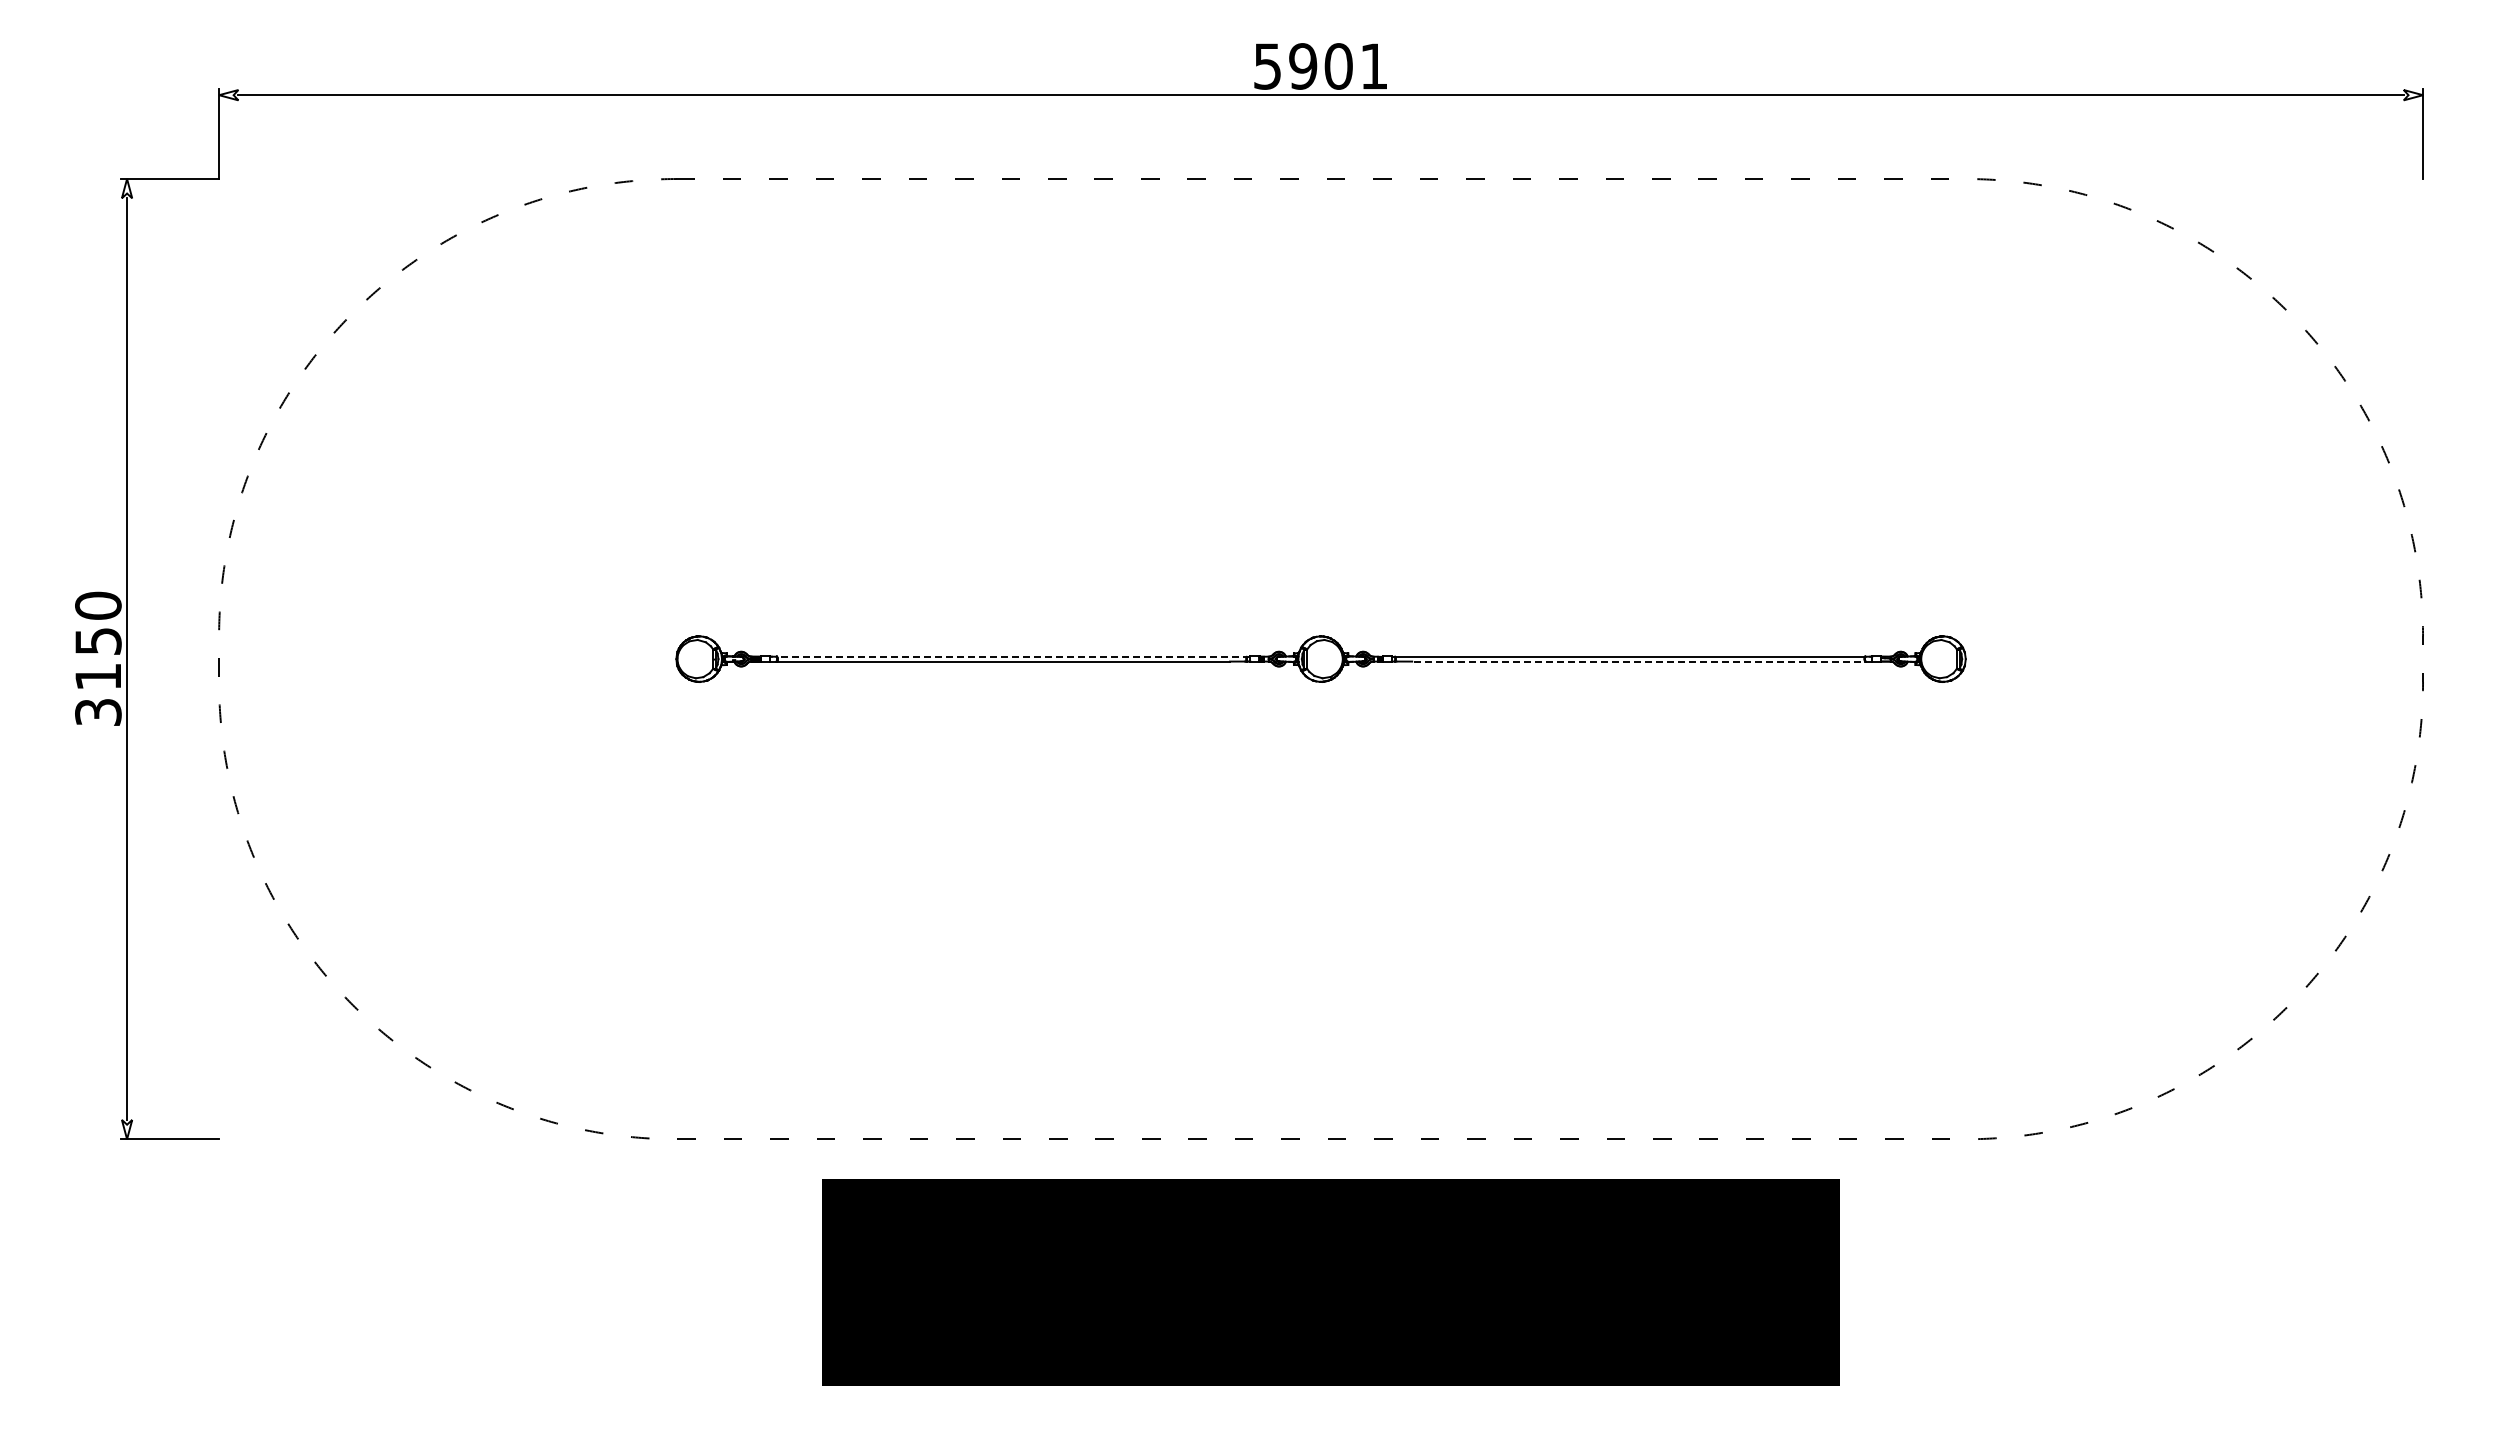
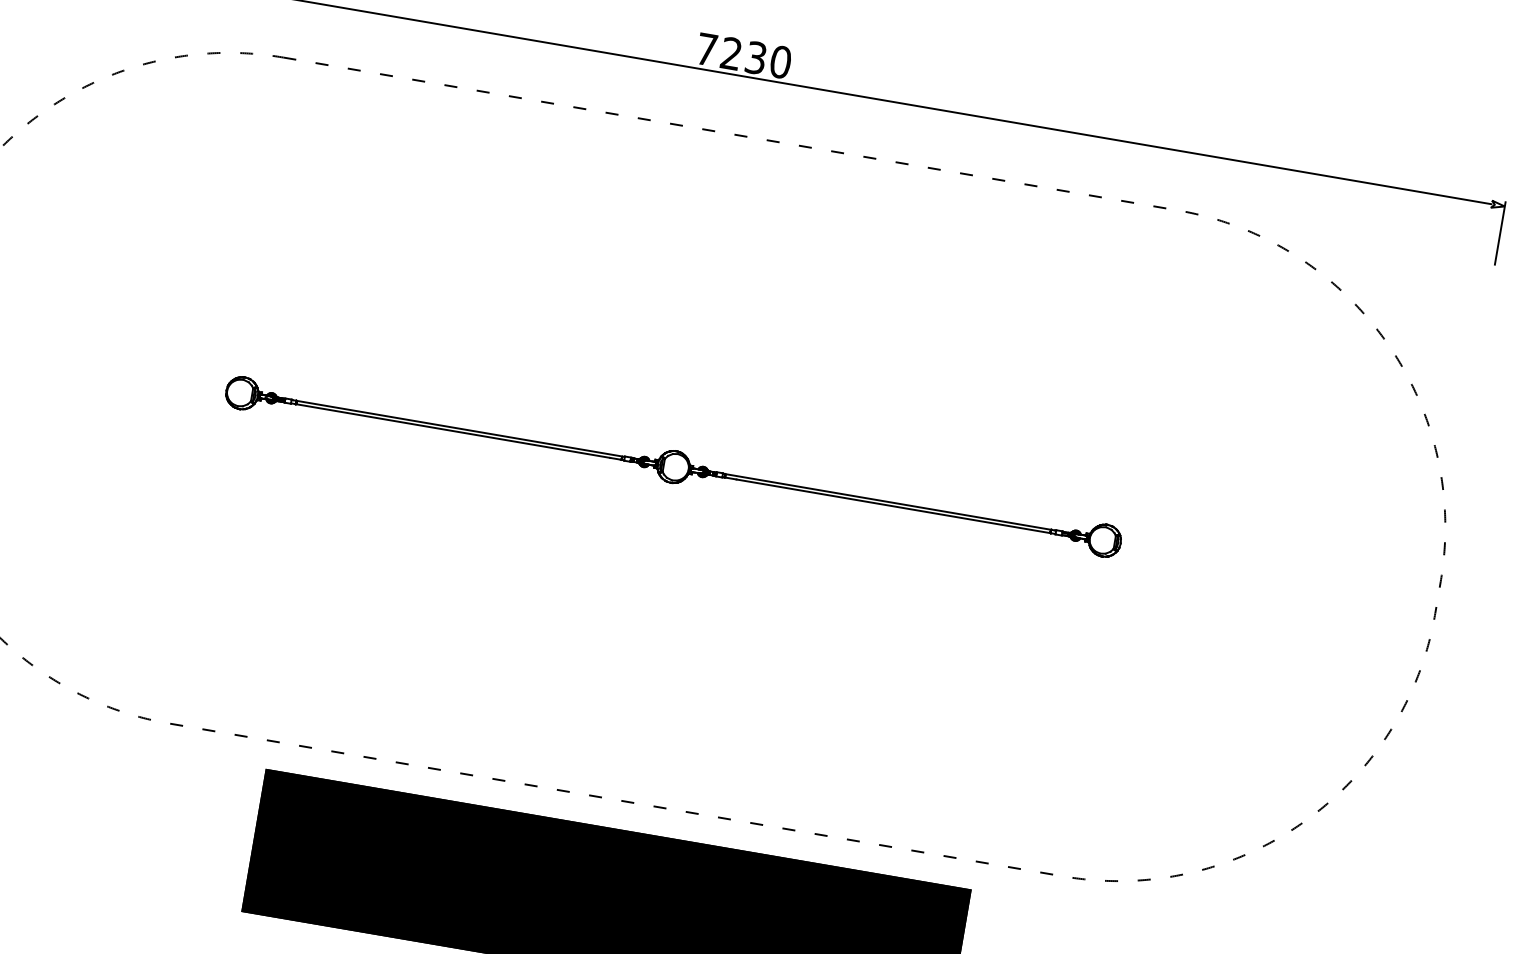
text: (1321, 66) -> (744, 55), 5901 -> 7230
line: (1013, 656) -> (460, 428), dashed -> solid
line: (1641, 661) -> (895, 506), dashed -> solid

